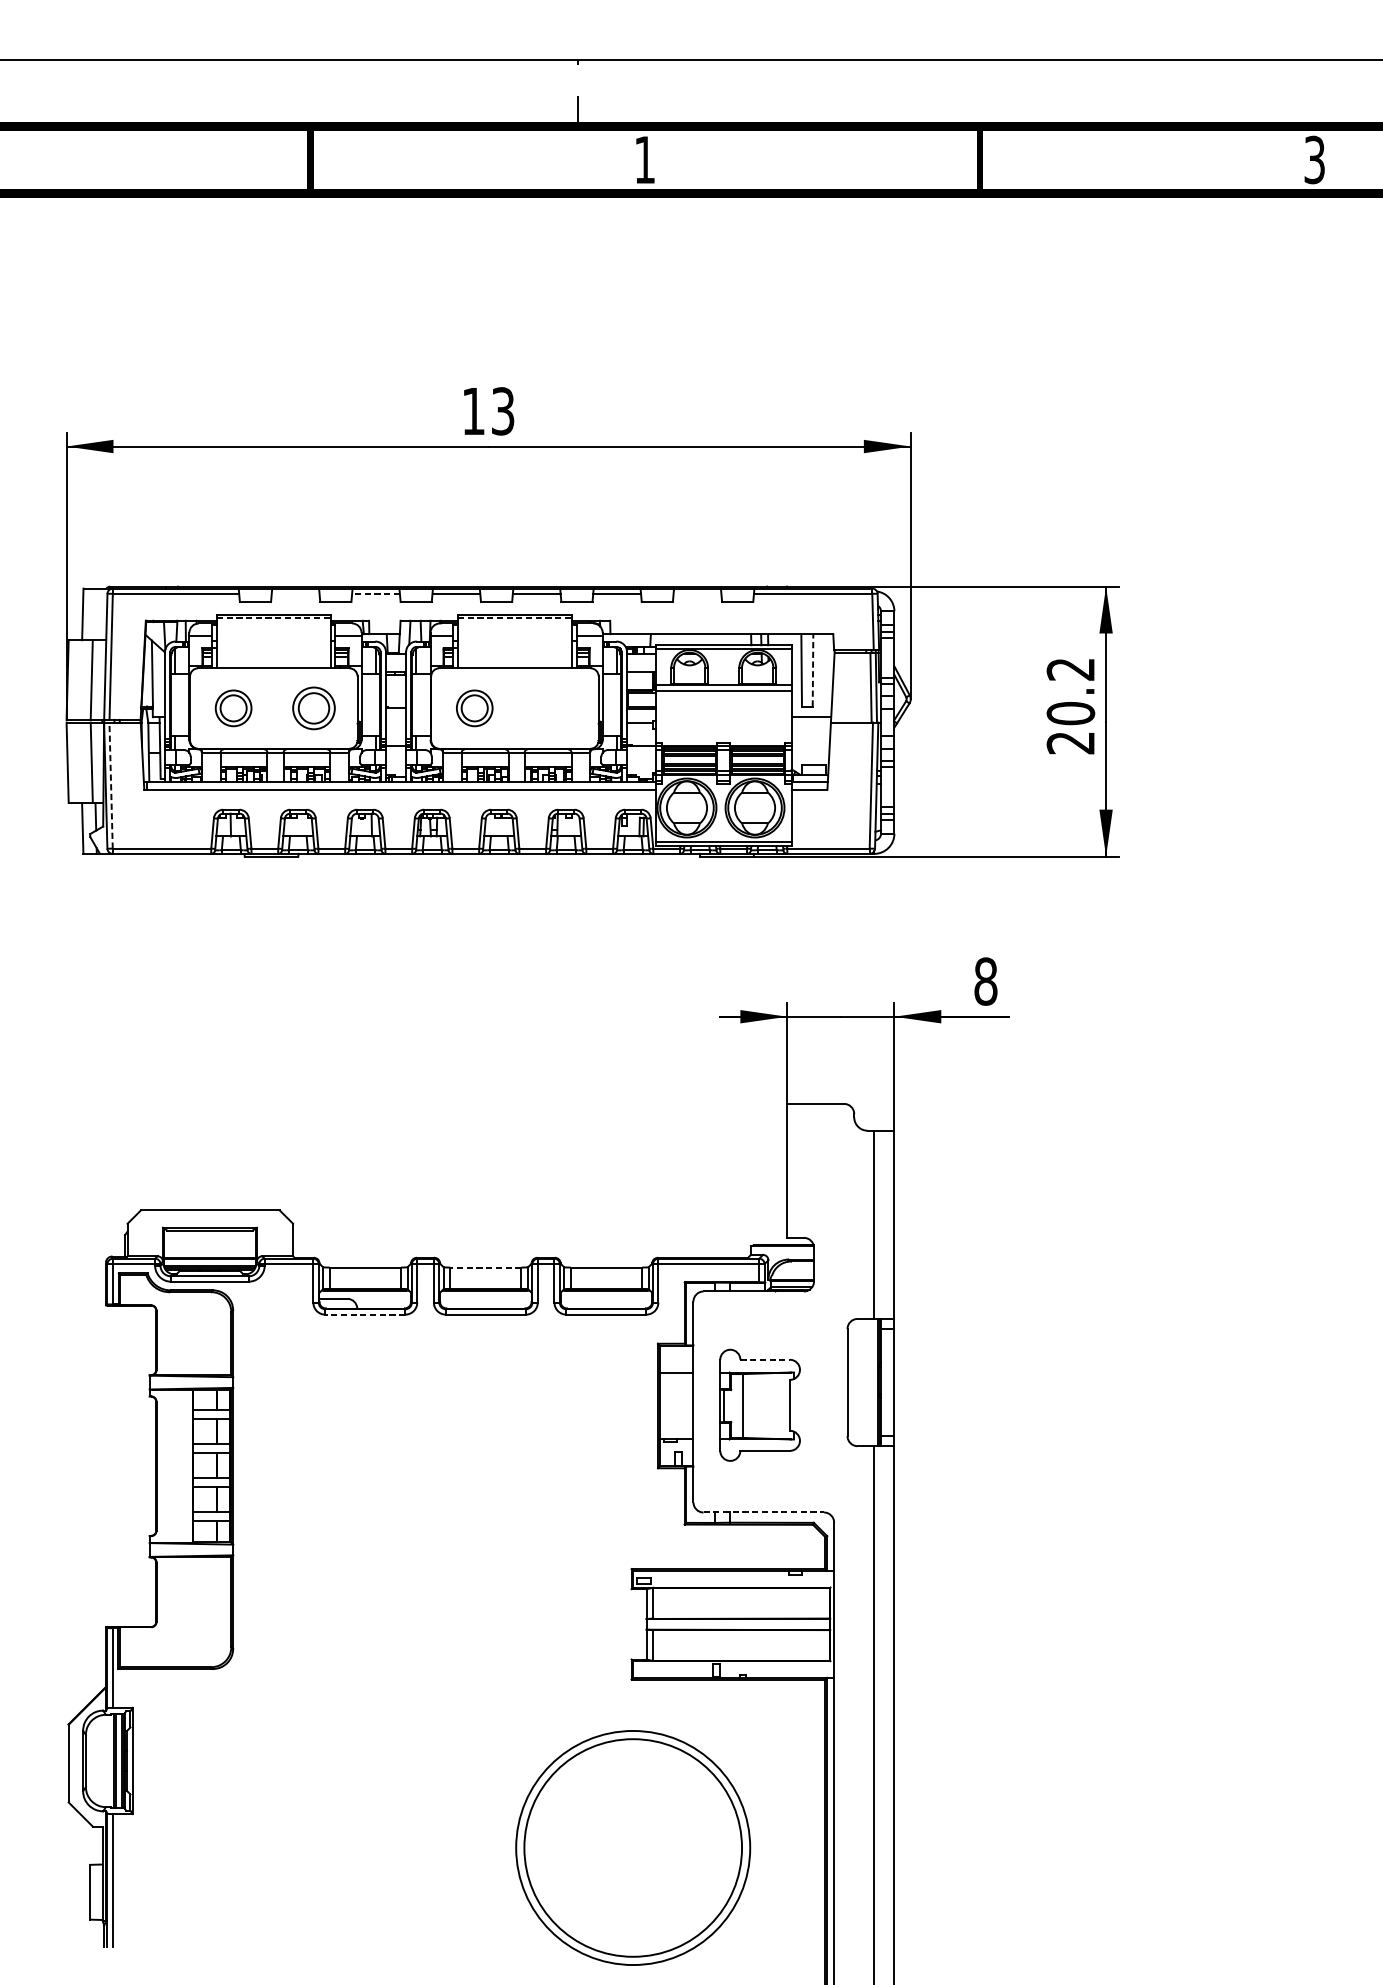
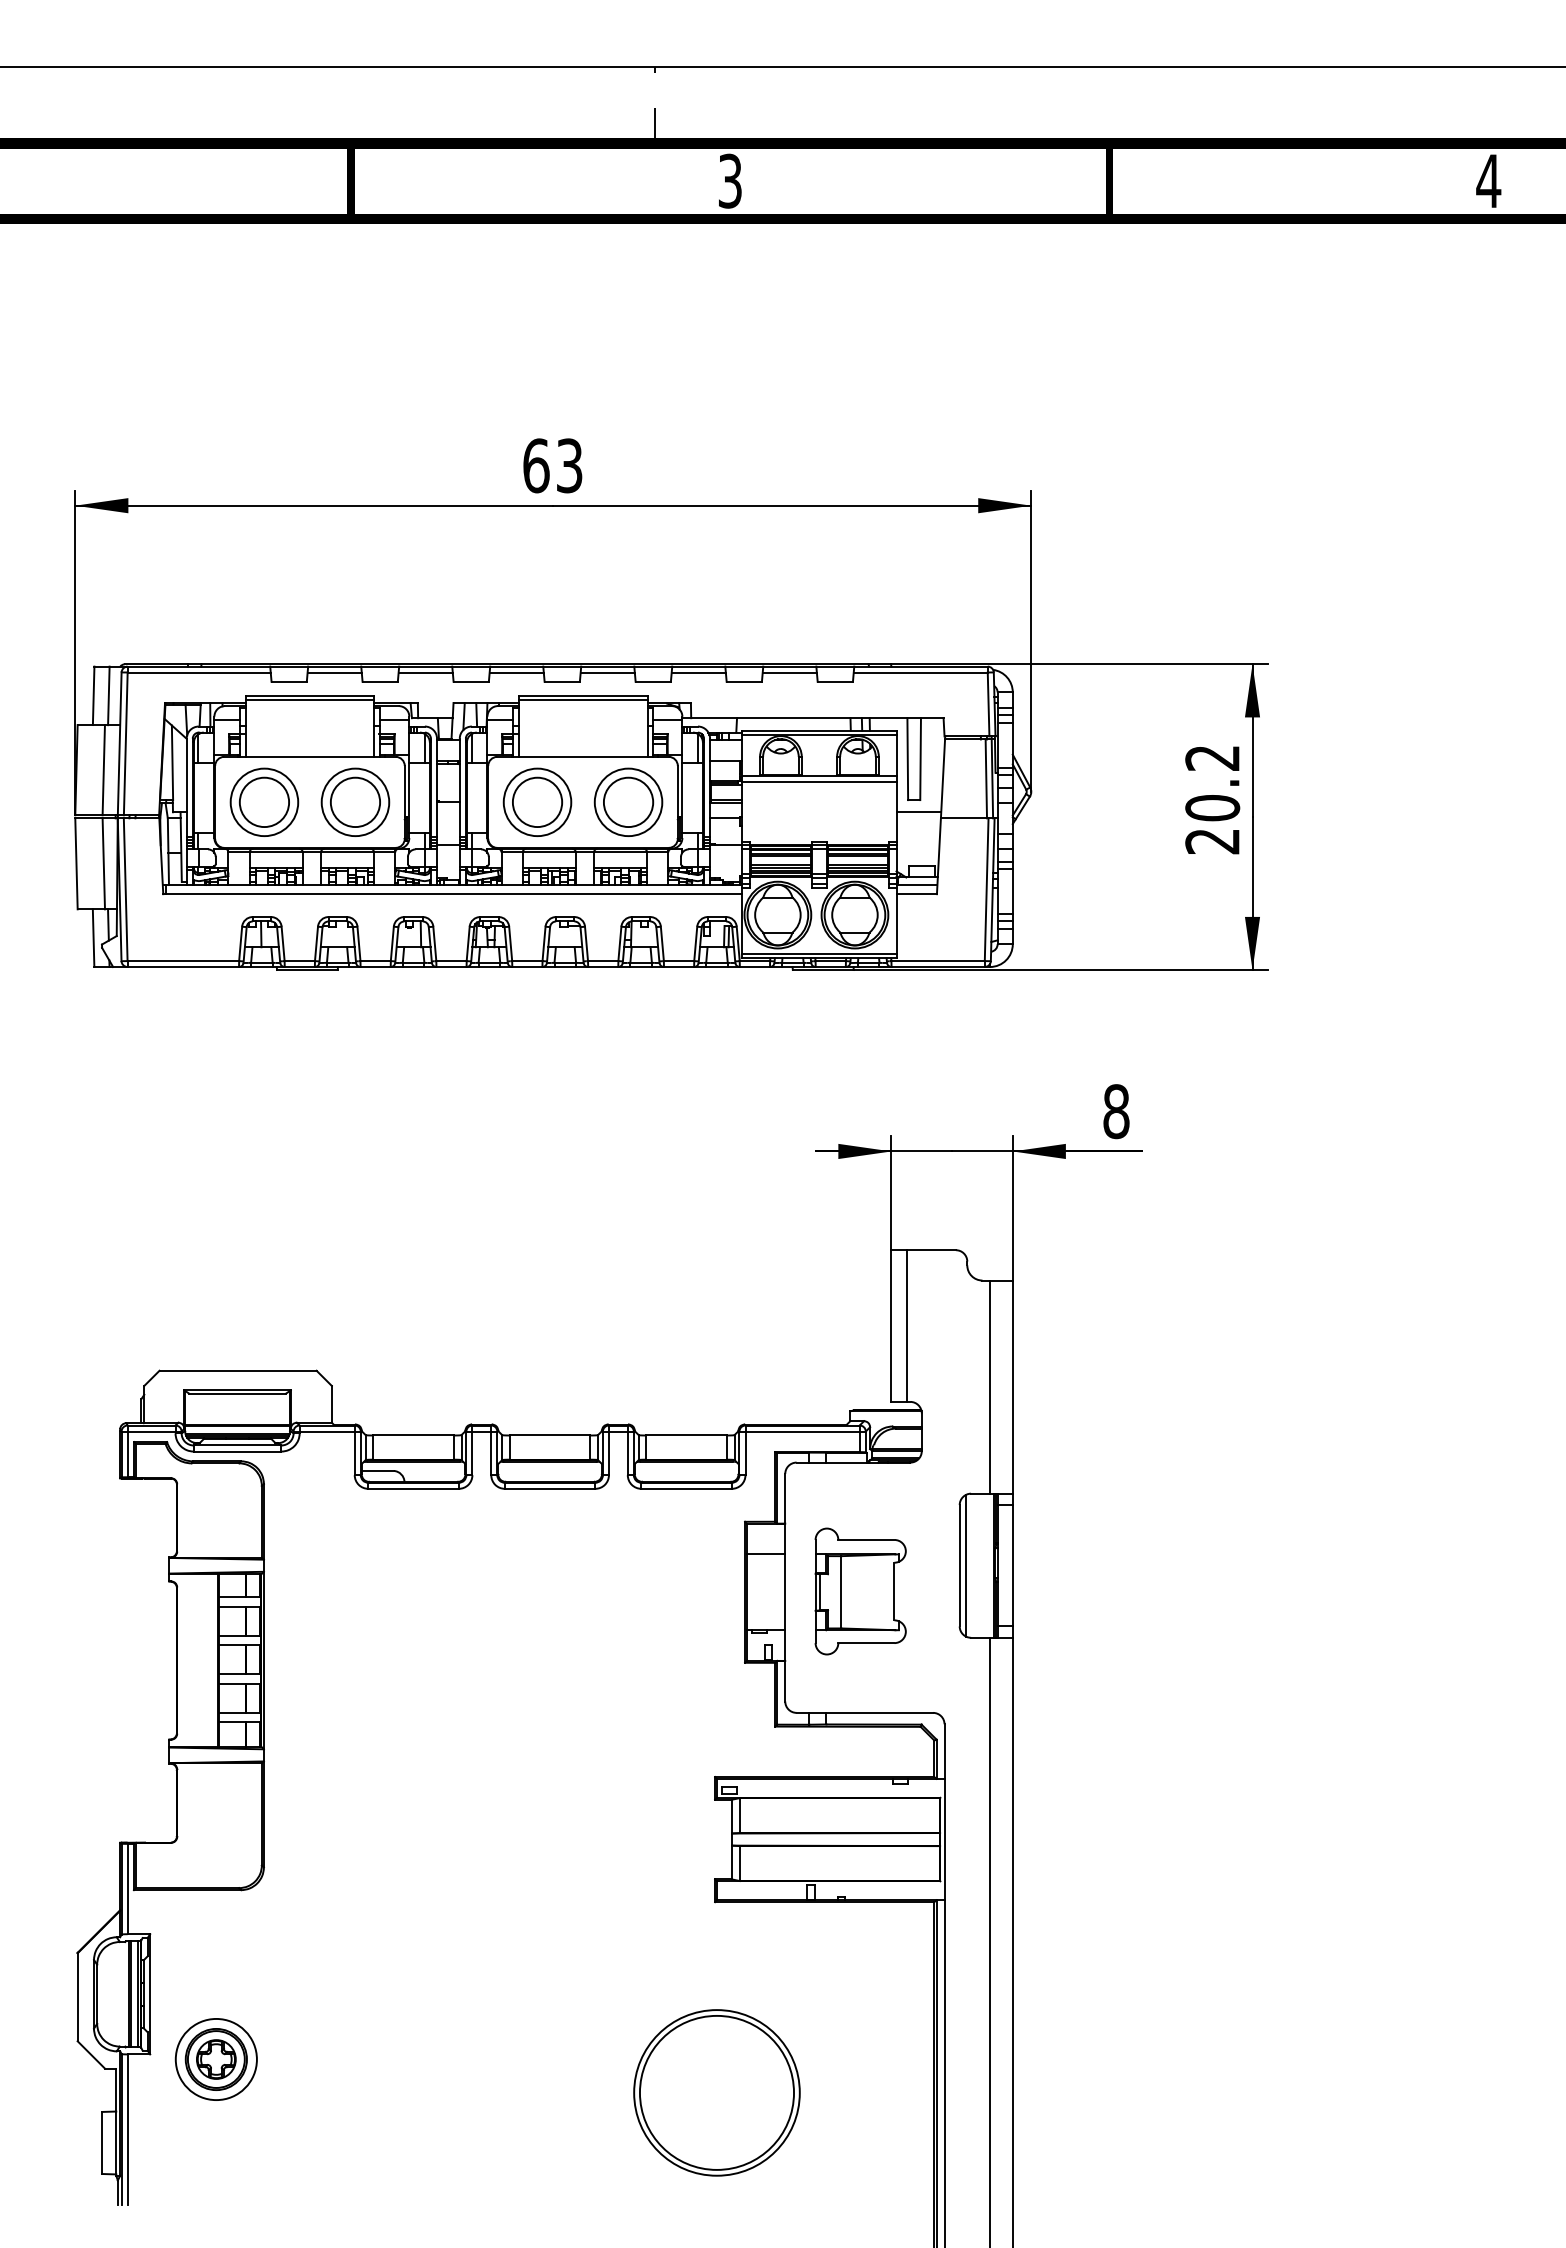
text: (645, 159) -> (730, 180), 1 -> 3
text: (1314, 159) -> (1488, 180), 3 -> 4
text: (473, 411) -> (536, 465), 13 -> 63
line: (295, 593) -> (334, 672), added
line: (375, 593) -> (425, 672), dashed -> solid
line: (697, 593) -> (789, 672), added
line: (95, 614) -> (108, 695), added
line: (274, 618) -> (310, 700), dashed -> solid
line: (515, 618) -> (583, 700), dashed -> solid
line: (812, 670) -> (920, 759), dashed -> solid
part: (233, 707) -> (264, 801), size x1.67
part: (314, 707) -> (355, 801), size x1.43
part: (474, 707) -> (537, 801), size x1.67
part: (555, 707) -> (628, 801), added
line: (110, 785) -> (125, 889), dashed -> solid
line: (800, 1170) -> (906, 1325), added
line: (485, 1267) -> (549, 1435), dashed -> solid
line: (365, 1314) -> (413, 1488), dashed -> solid
line: (765, 1359) -> (866, 1539), dashed -> solid
line: (853, 1382) -> (966, 1565), added
line: (764, 1512) -> (865, 1712), dashed -> solid
part: (190, 1818) -> (215, 2059), added
part: (632, 1847) -> (716, 2092), size x0.62

